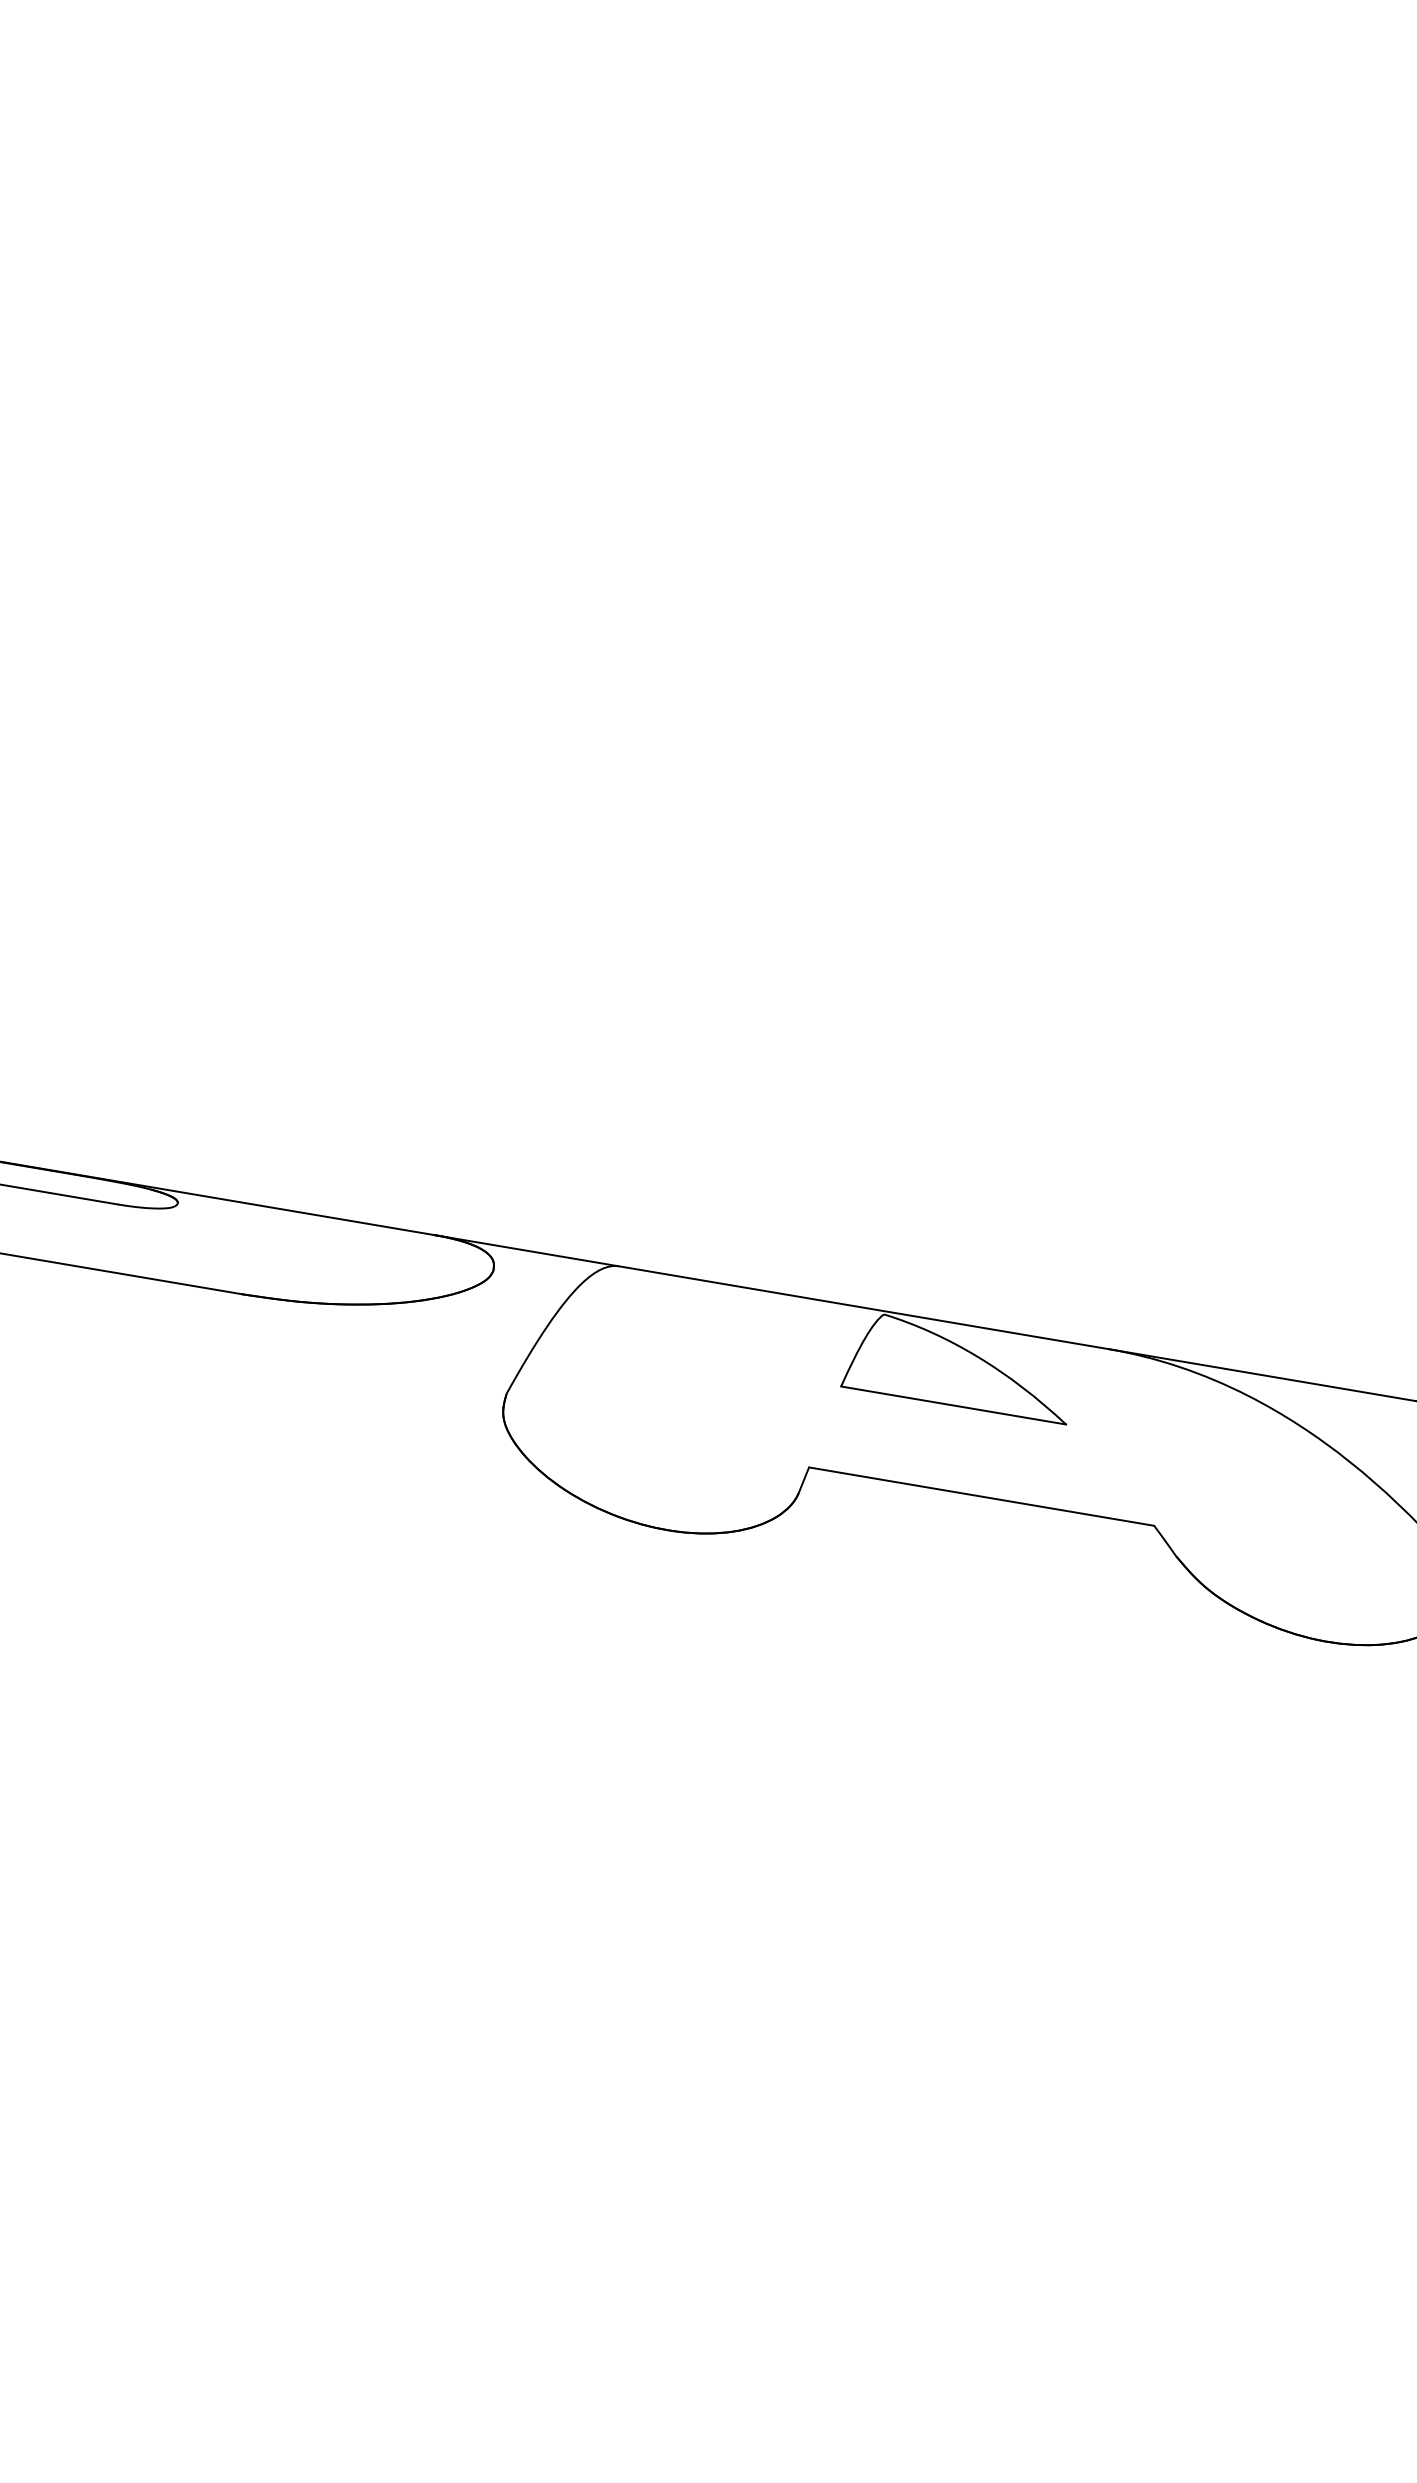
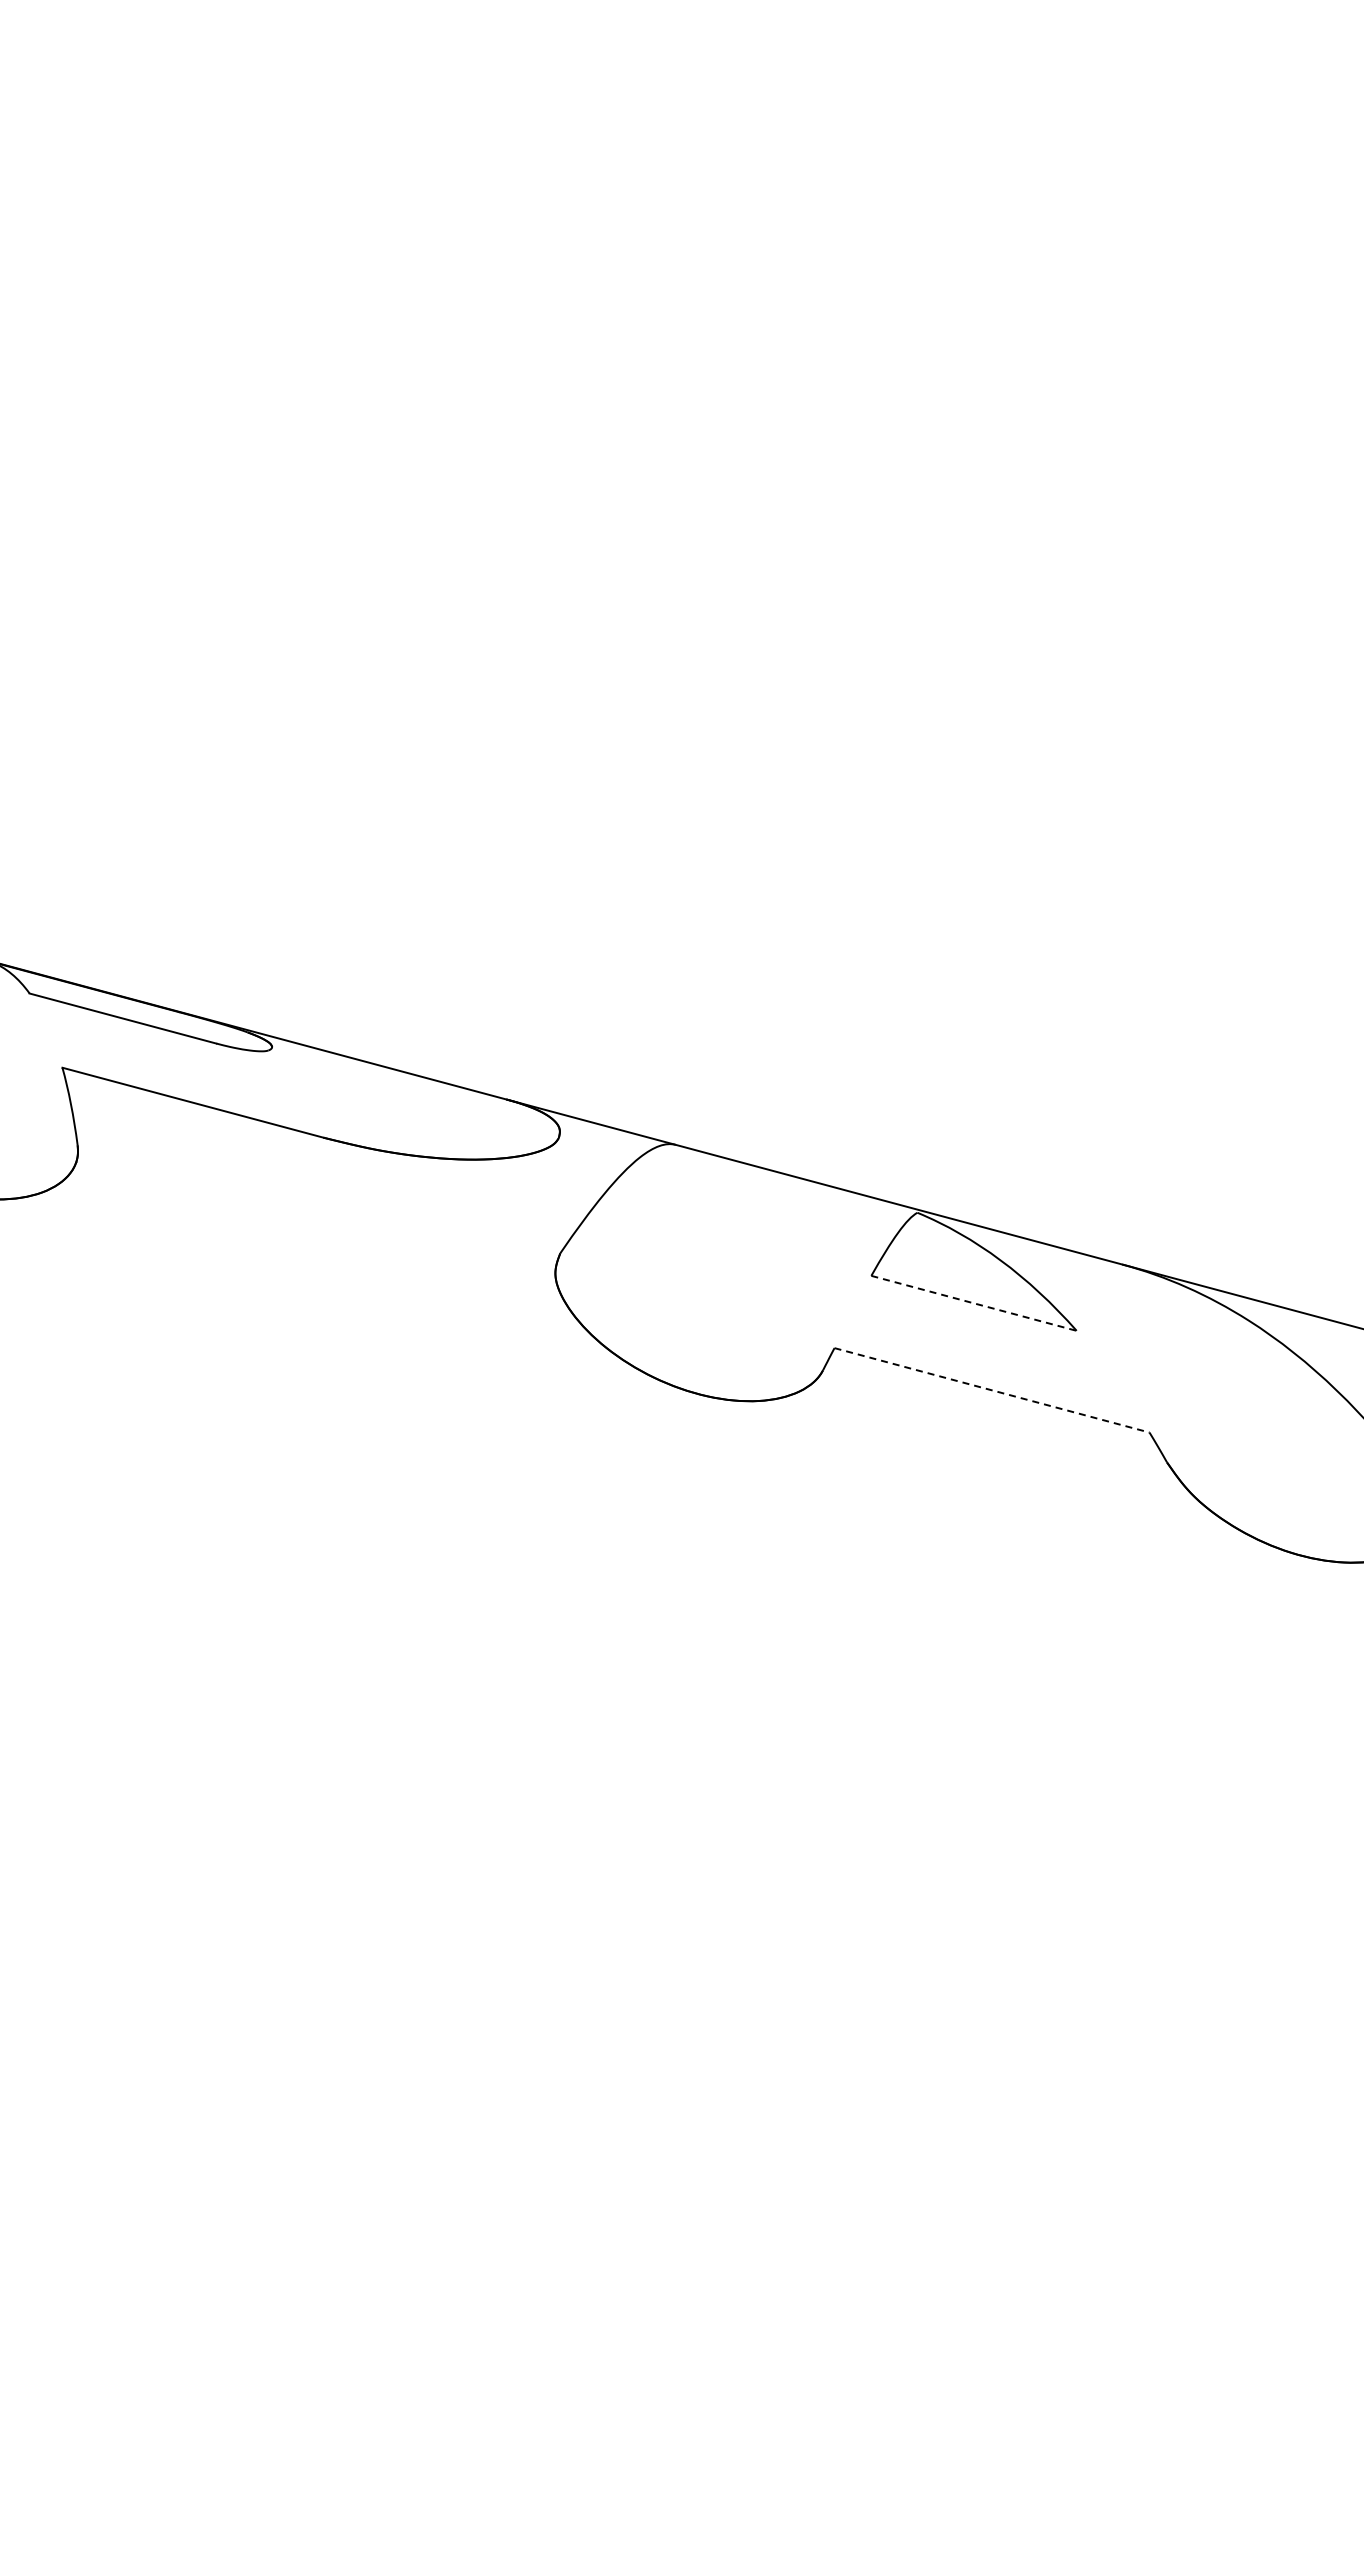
line: (954, 1405) -> (974, 1303), solid -> dashed
line: (982, 1496) -> (992, 1390), solid -> dashed

